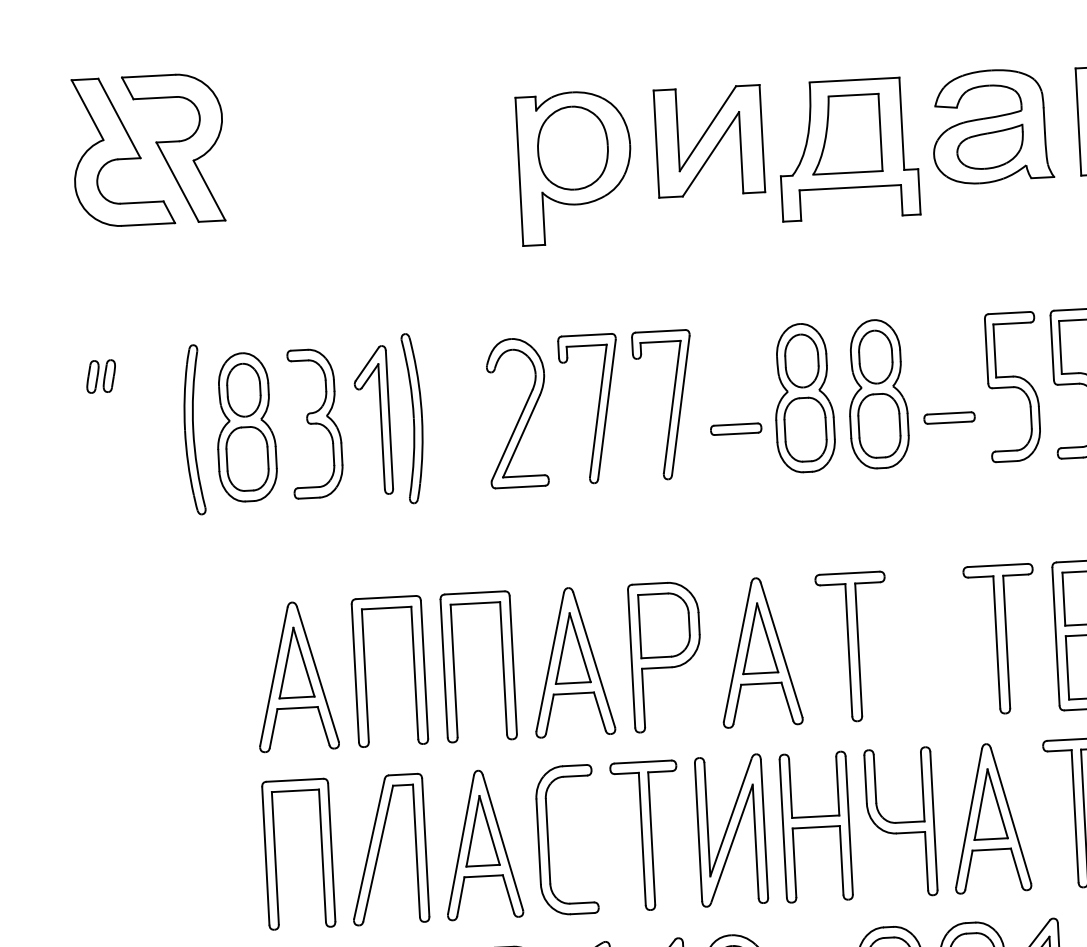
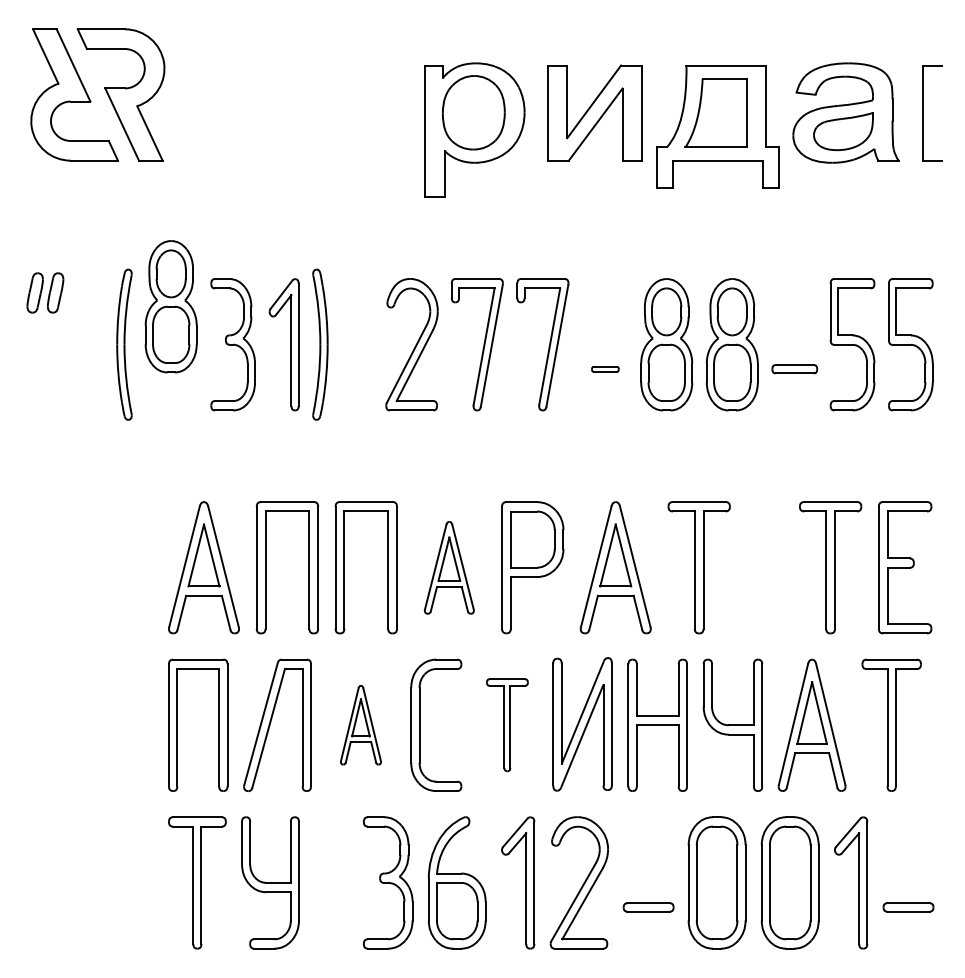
part: (101, 376) -> (45, 293), size x1.4
part: (245, 427) -> (170, 306), moved
part: (736, 429) -> (605, 369), size x0.6
part: (572, 661) -> (449, 567), size x0.7
part: (646, 835) -> (507, 724), size x0.7
part: (481, 843) -> (360, 724), size x0.6

